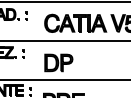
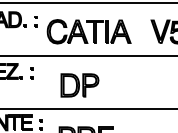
part: (75, 22) -> (89, 30), moved

